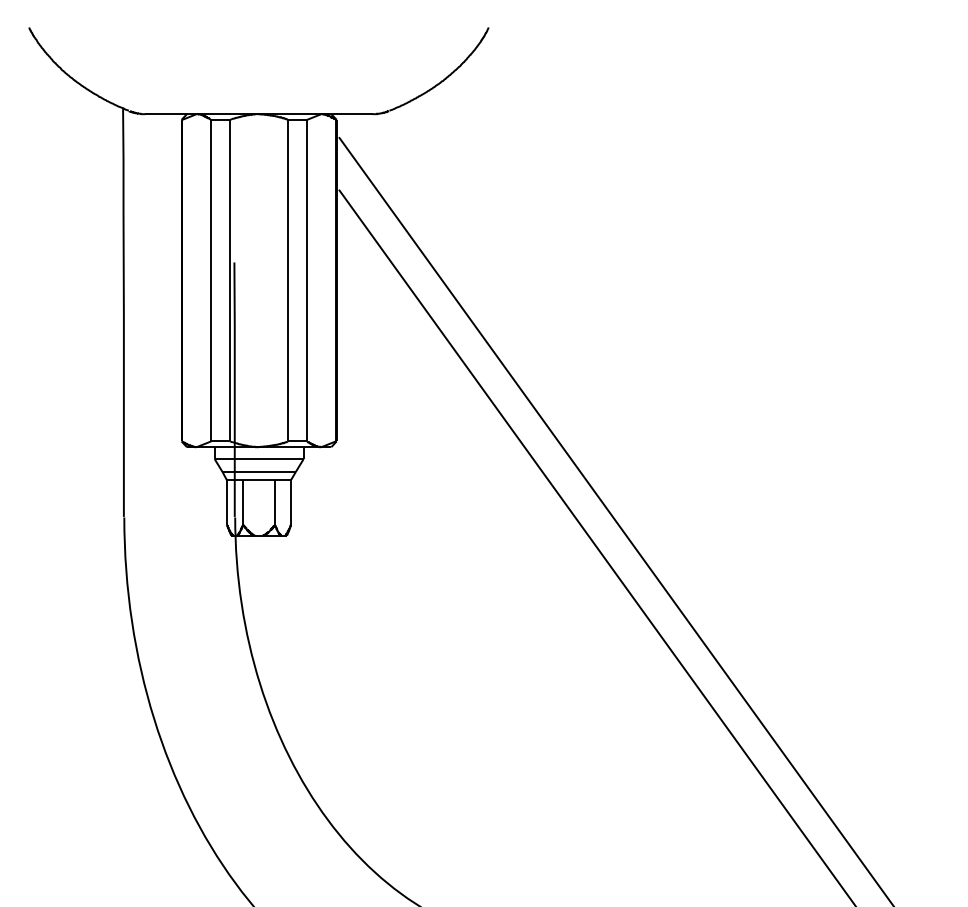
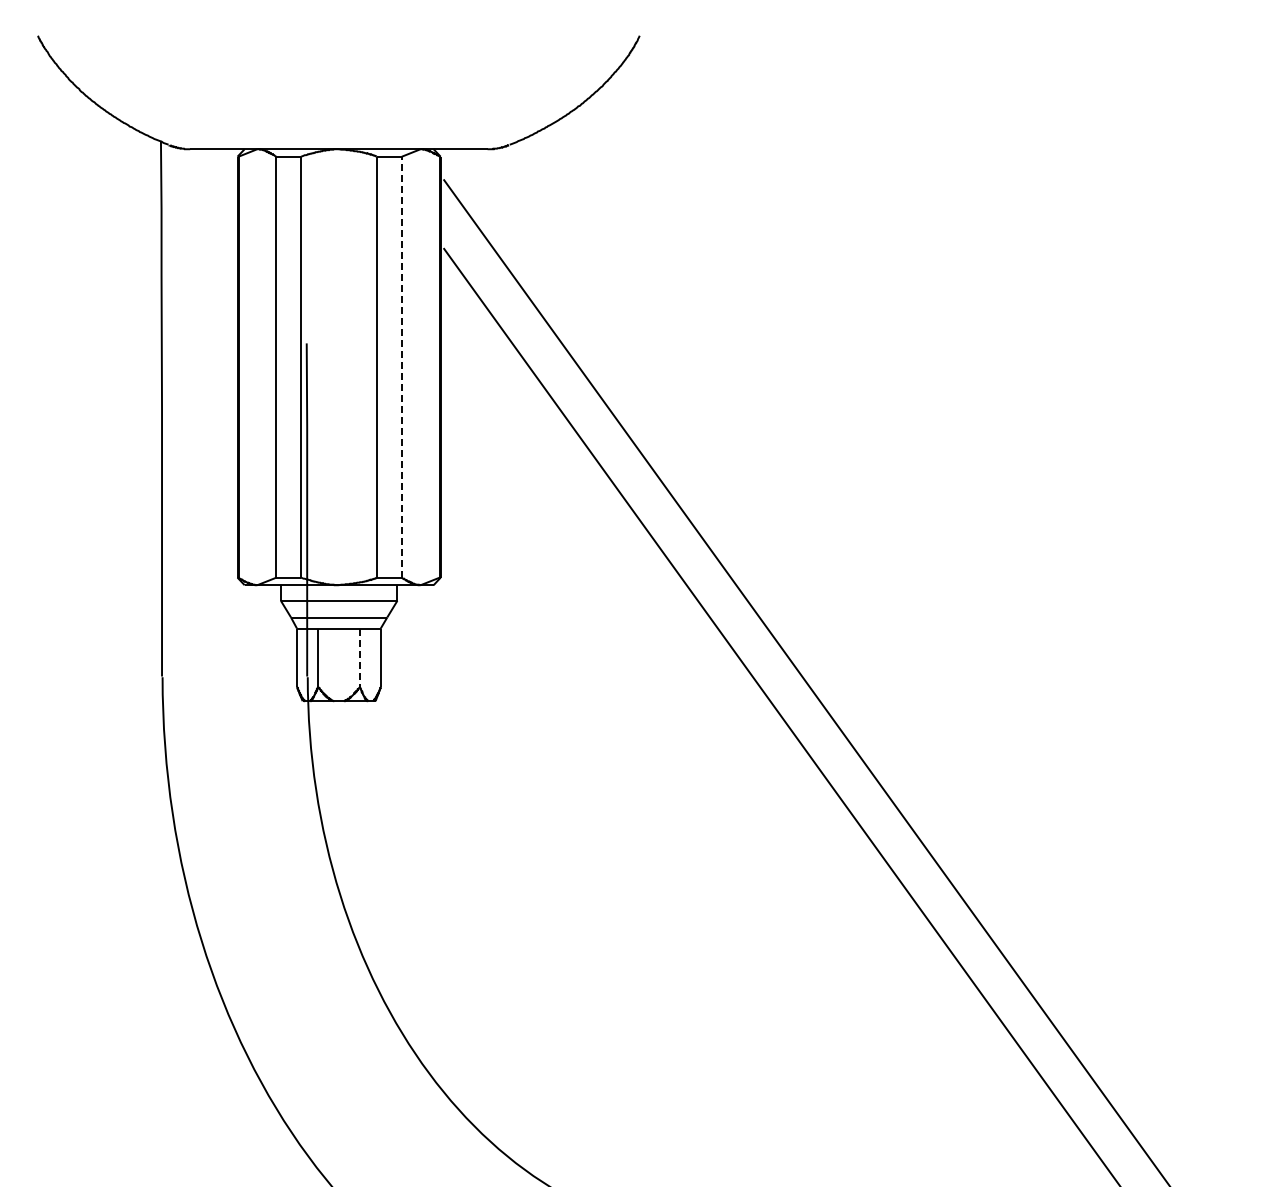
line: (306, 280) -> (401, 366), solid -> dashed
line: (275, 503) -> (360, 658), solid -> dashed

